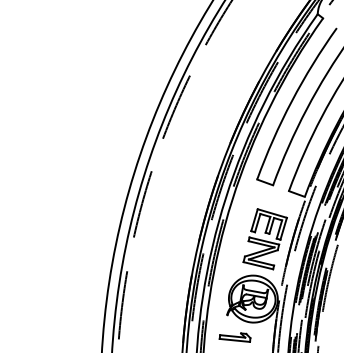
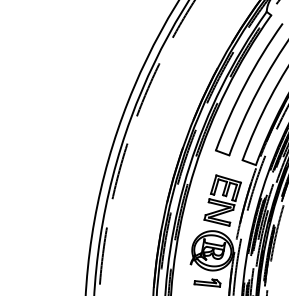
part: (234, 337) -> (206, 283), moved

